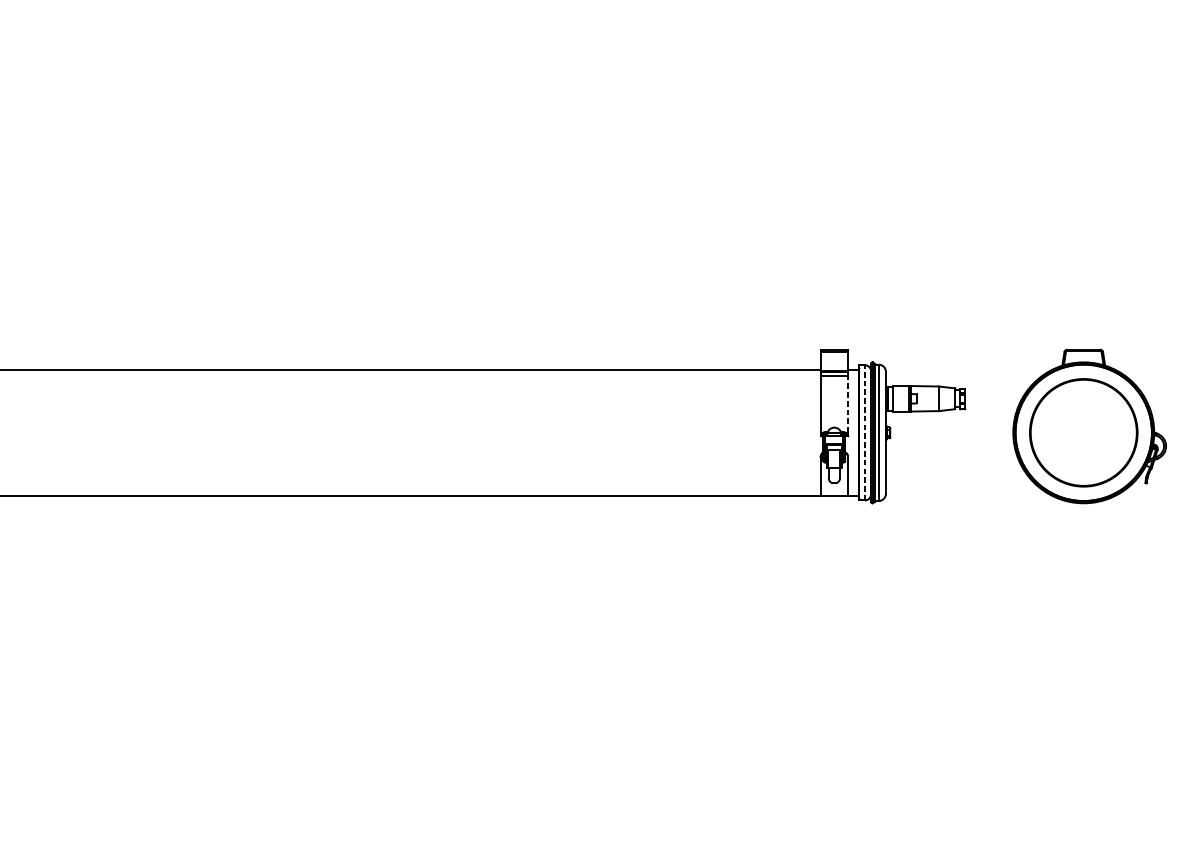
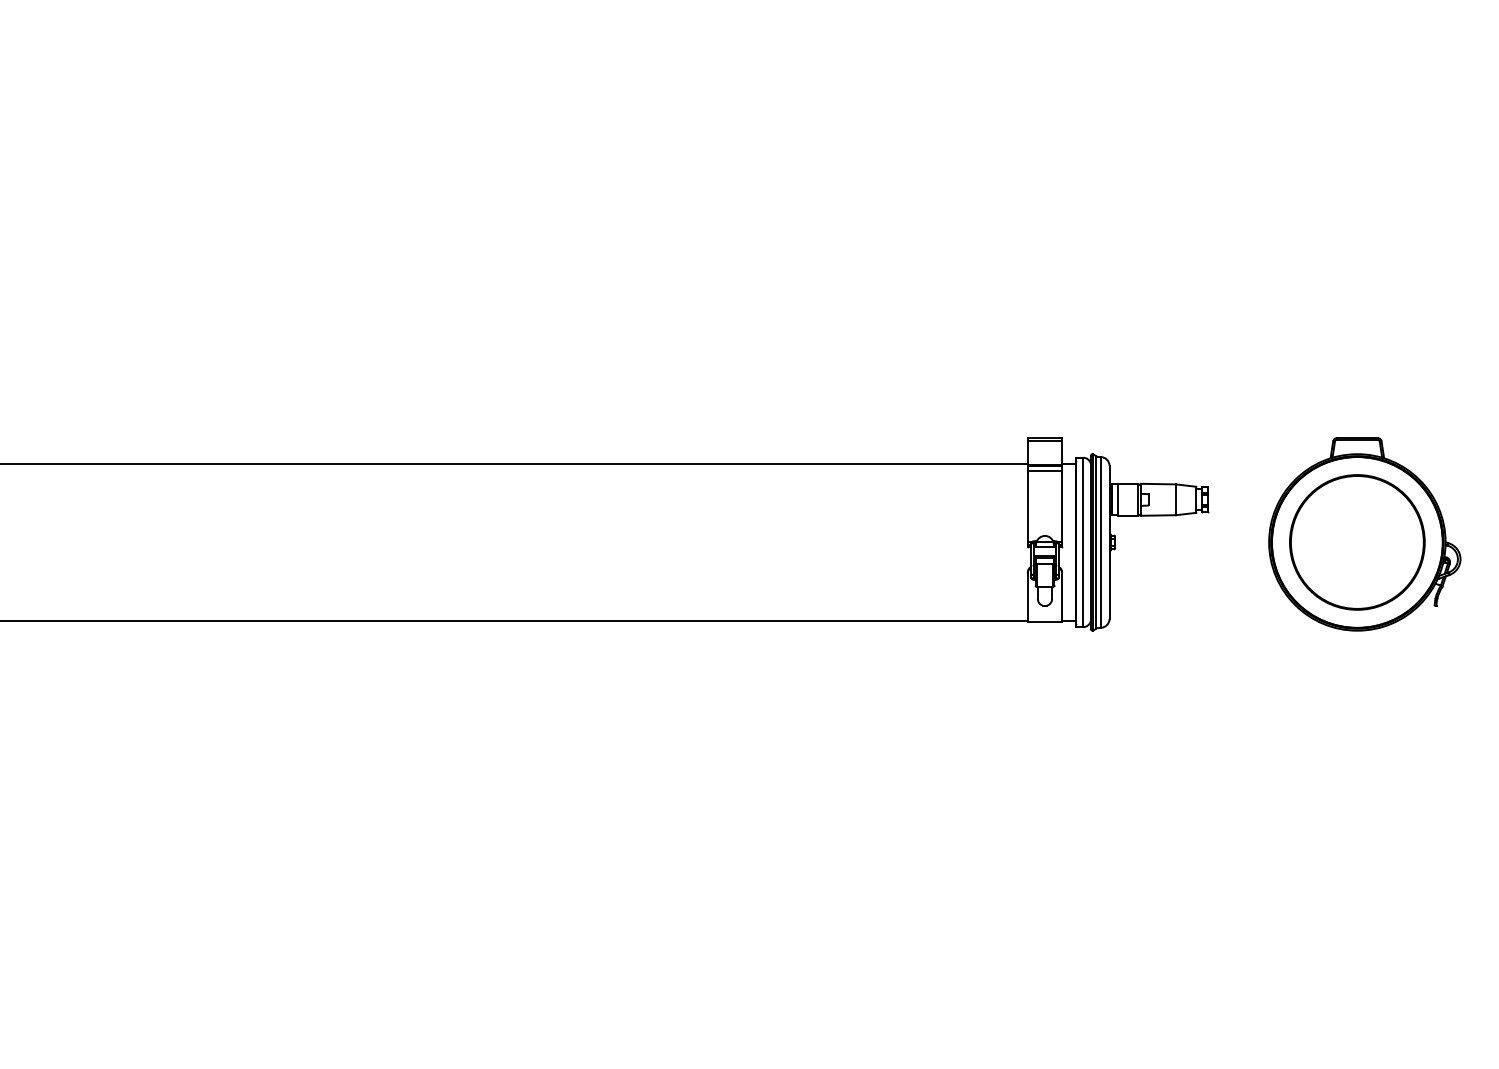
line: (848, 404) -> (1062, 506), dashed -> solid
line: (865, 432) -> (1083, 542), dashed -> solid

